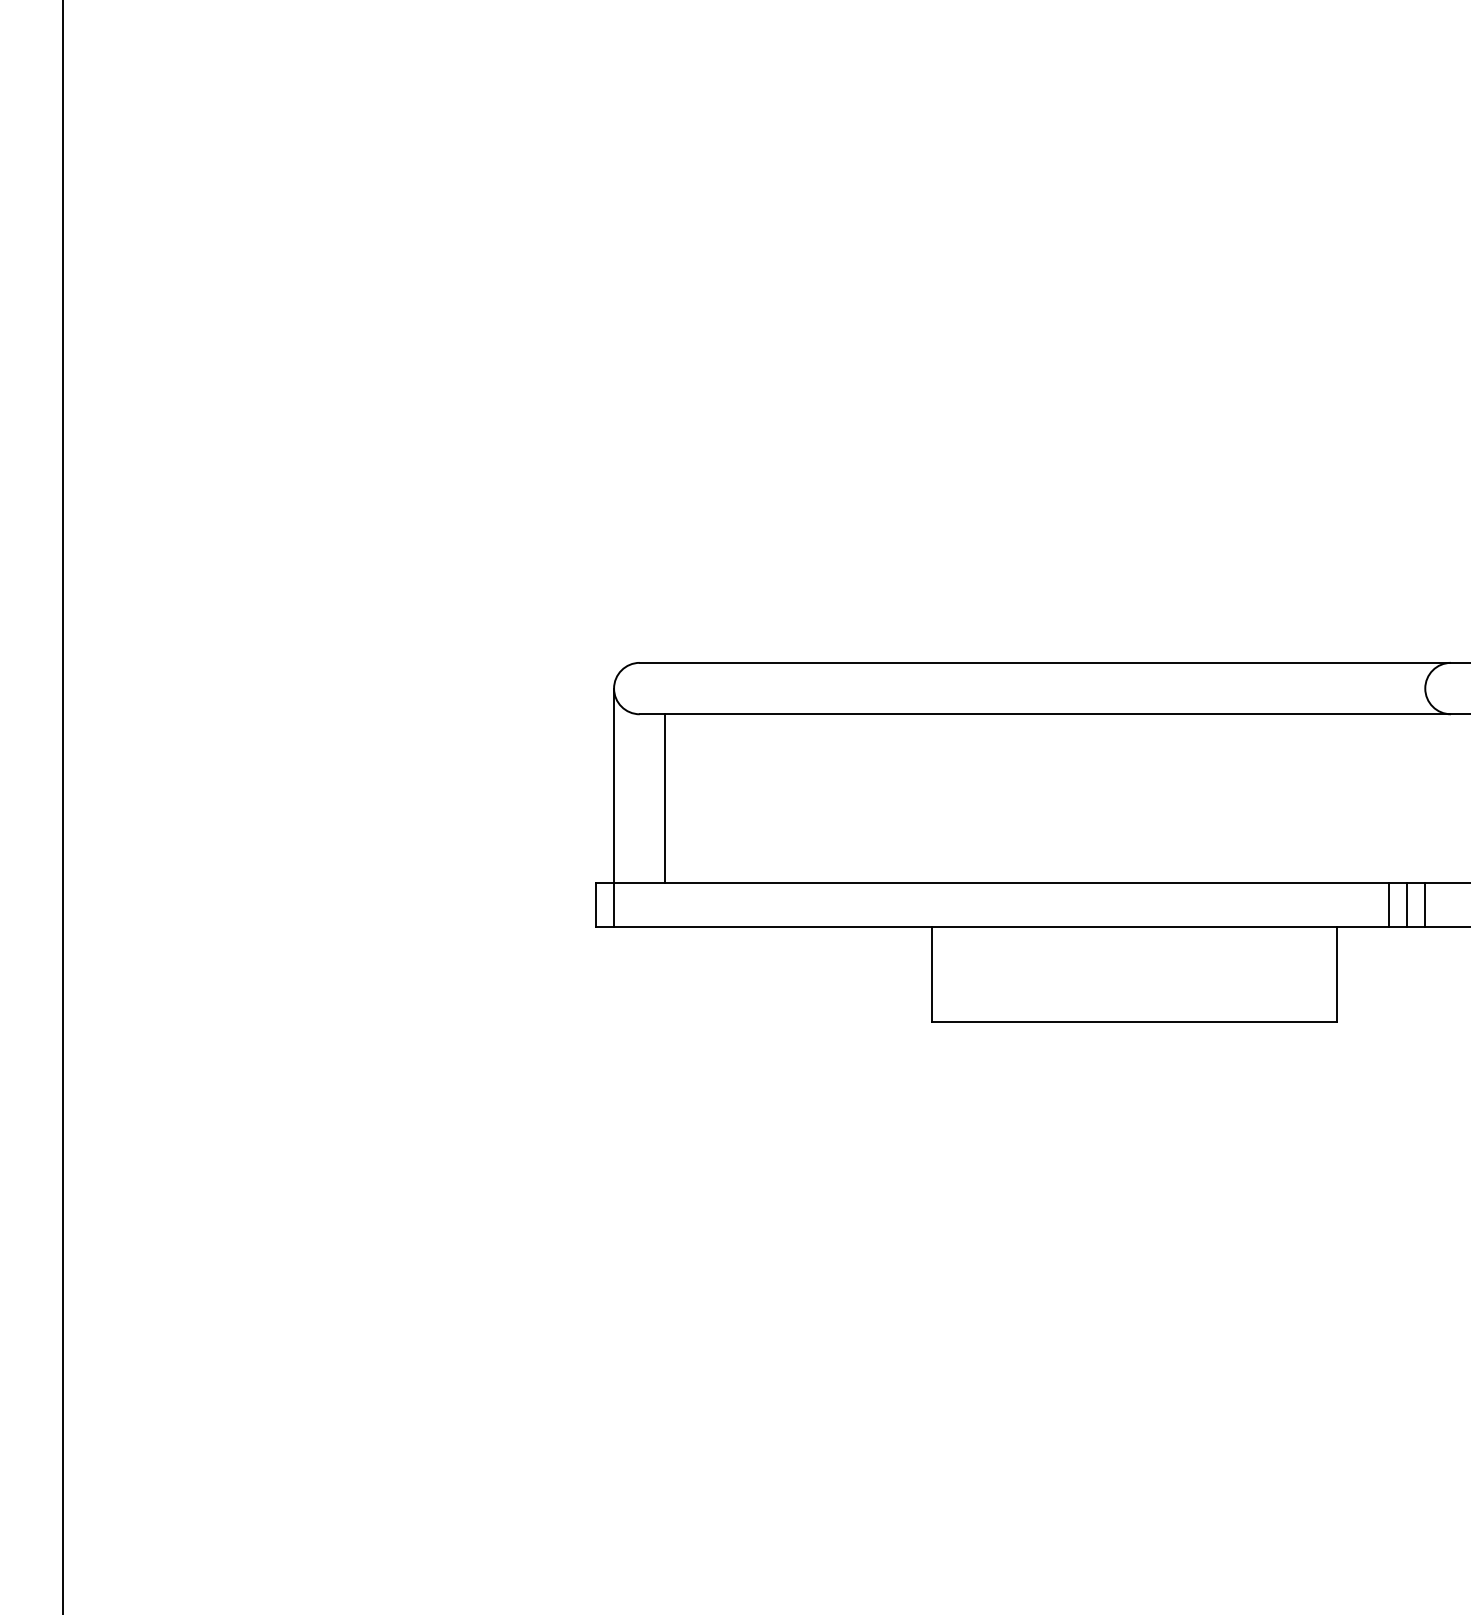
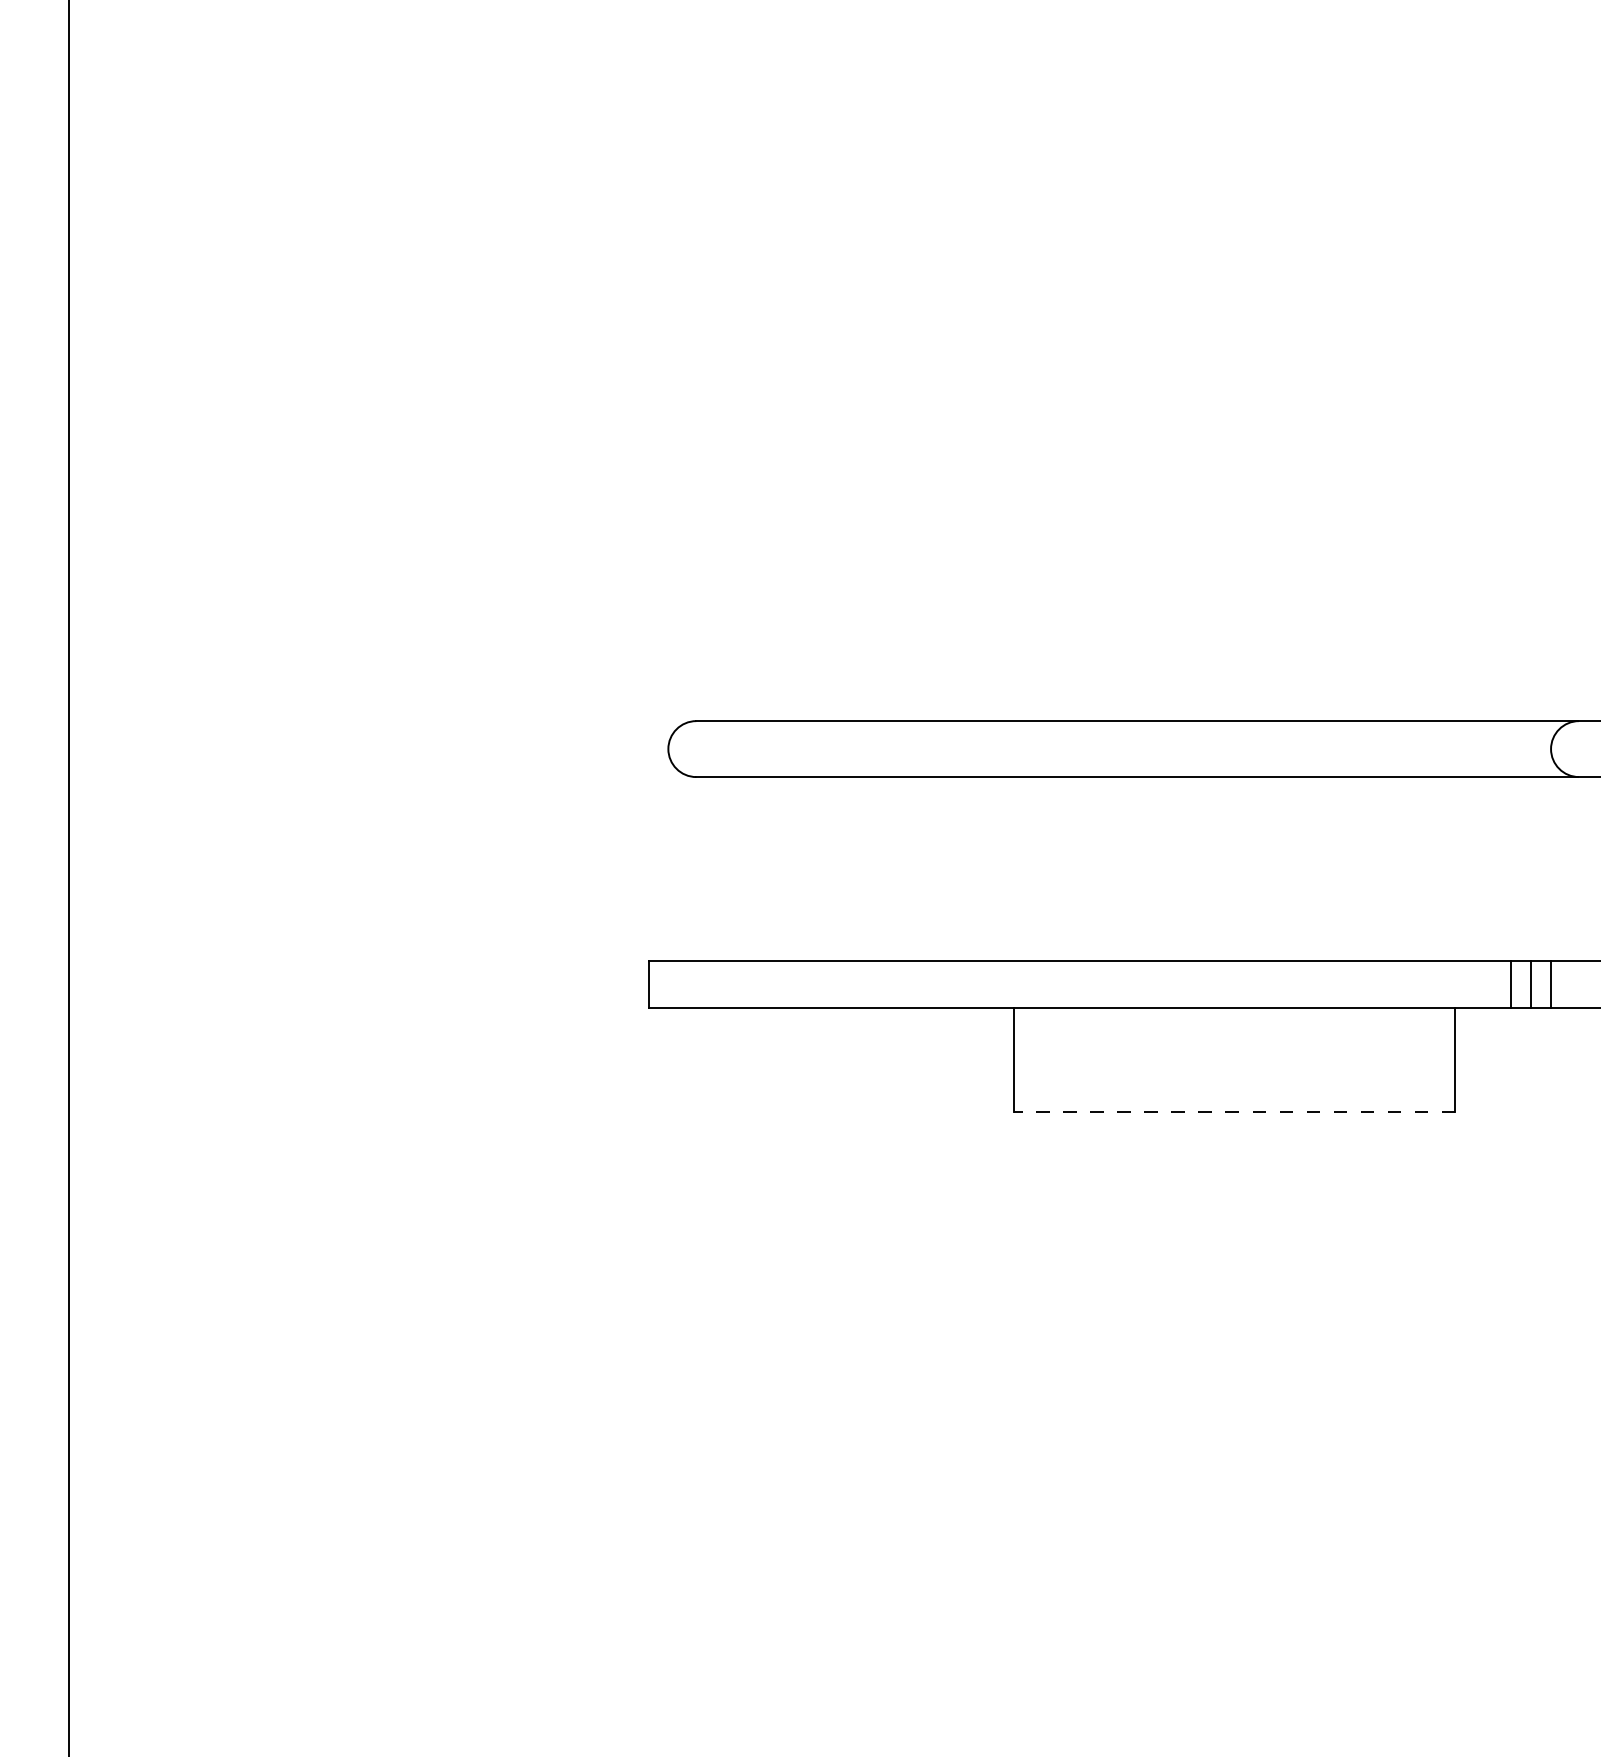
line: (665, 798) -> (724, 868), removed
line: (614, 807) -> (668, 878), removed
line: (1134, 1022) -> (1234, 1112), solid -> dashed

